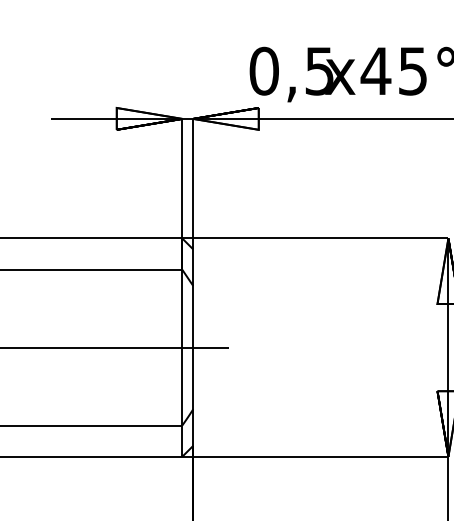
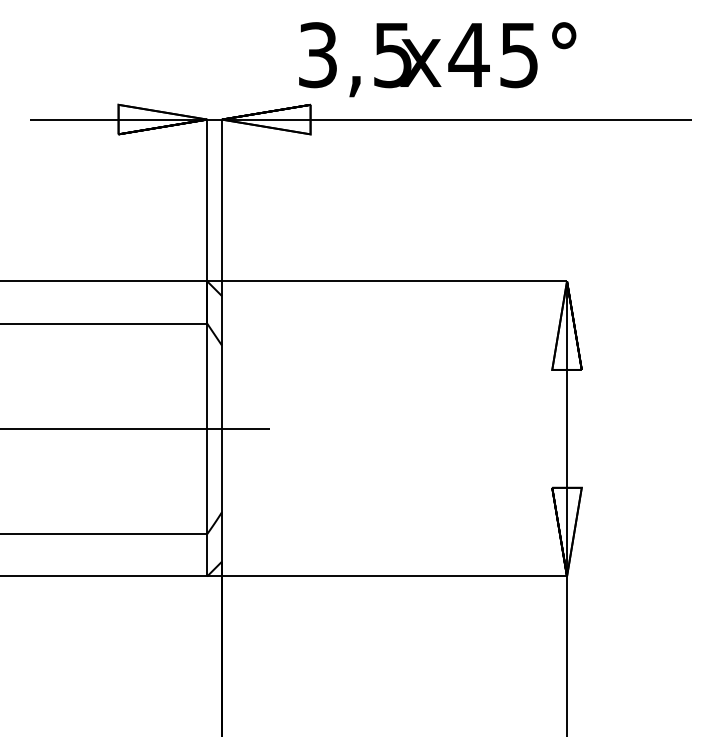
text: (263, 71) -> (317, 55), 0,5 -> 3,5

